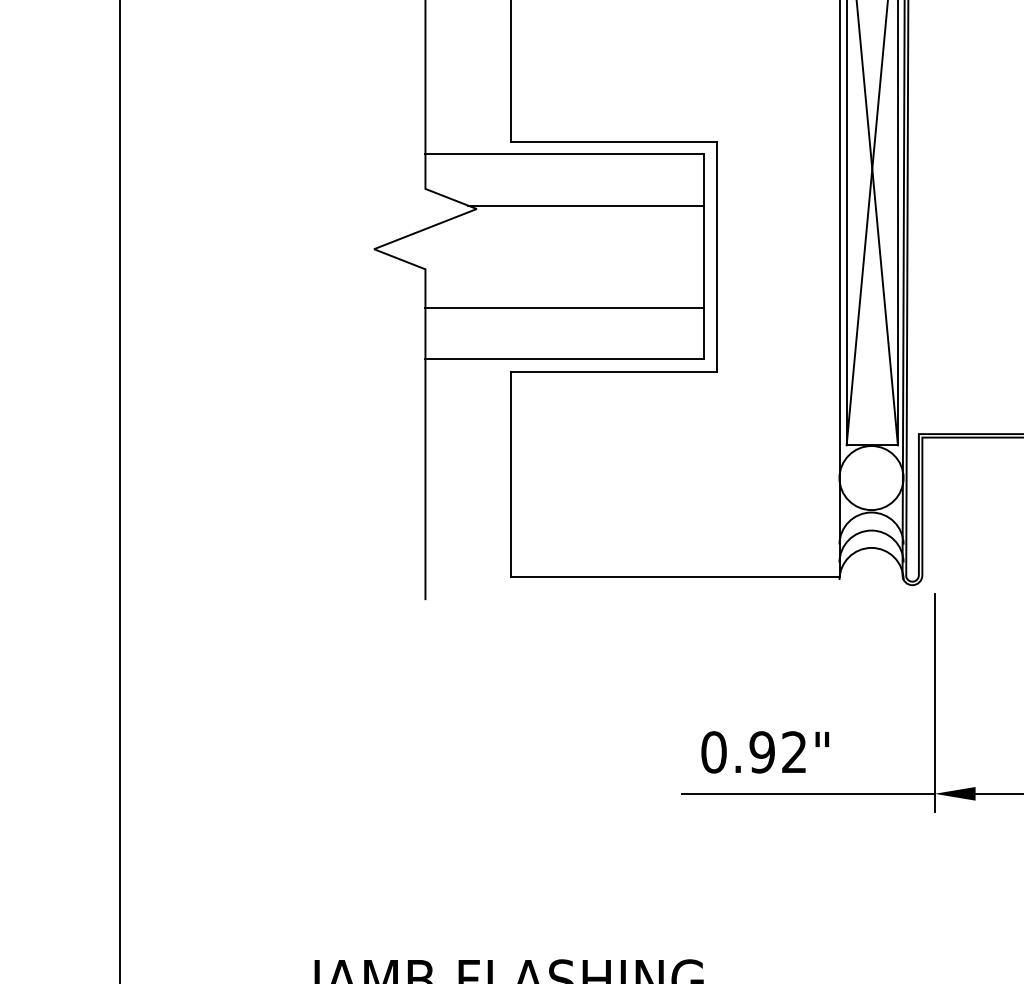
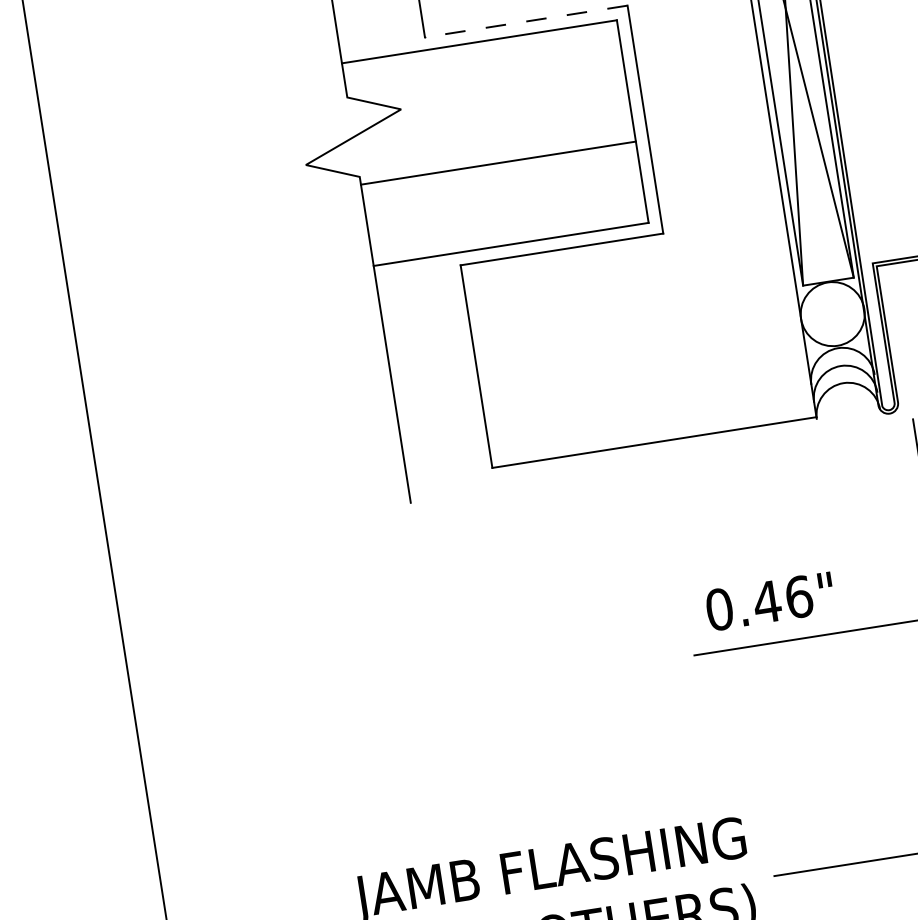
line: (614, 141) -> (526, 21), solid -> dashed
line: (585, 205) -> (508, 89), removed
line: (564, 308) -> (498, 163), moved
text: (777, 752) -> (782, 599), 0.92" -> 0.46"

